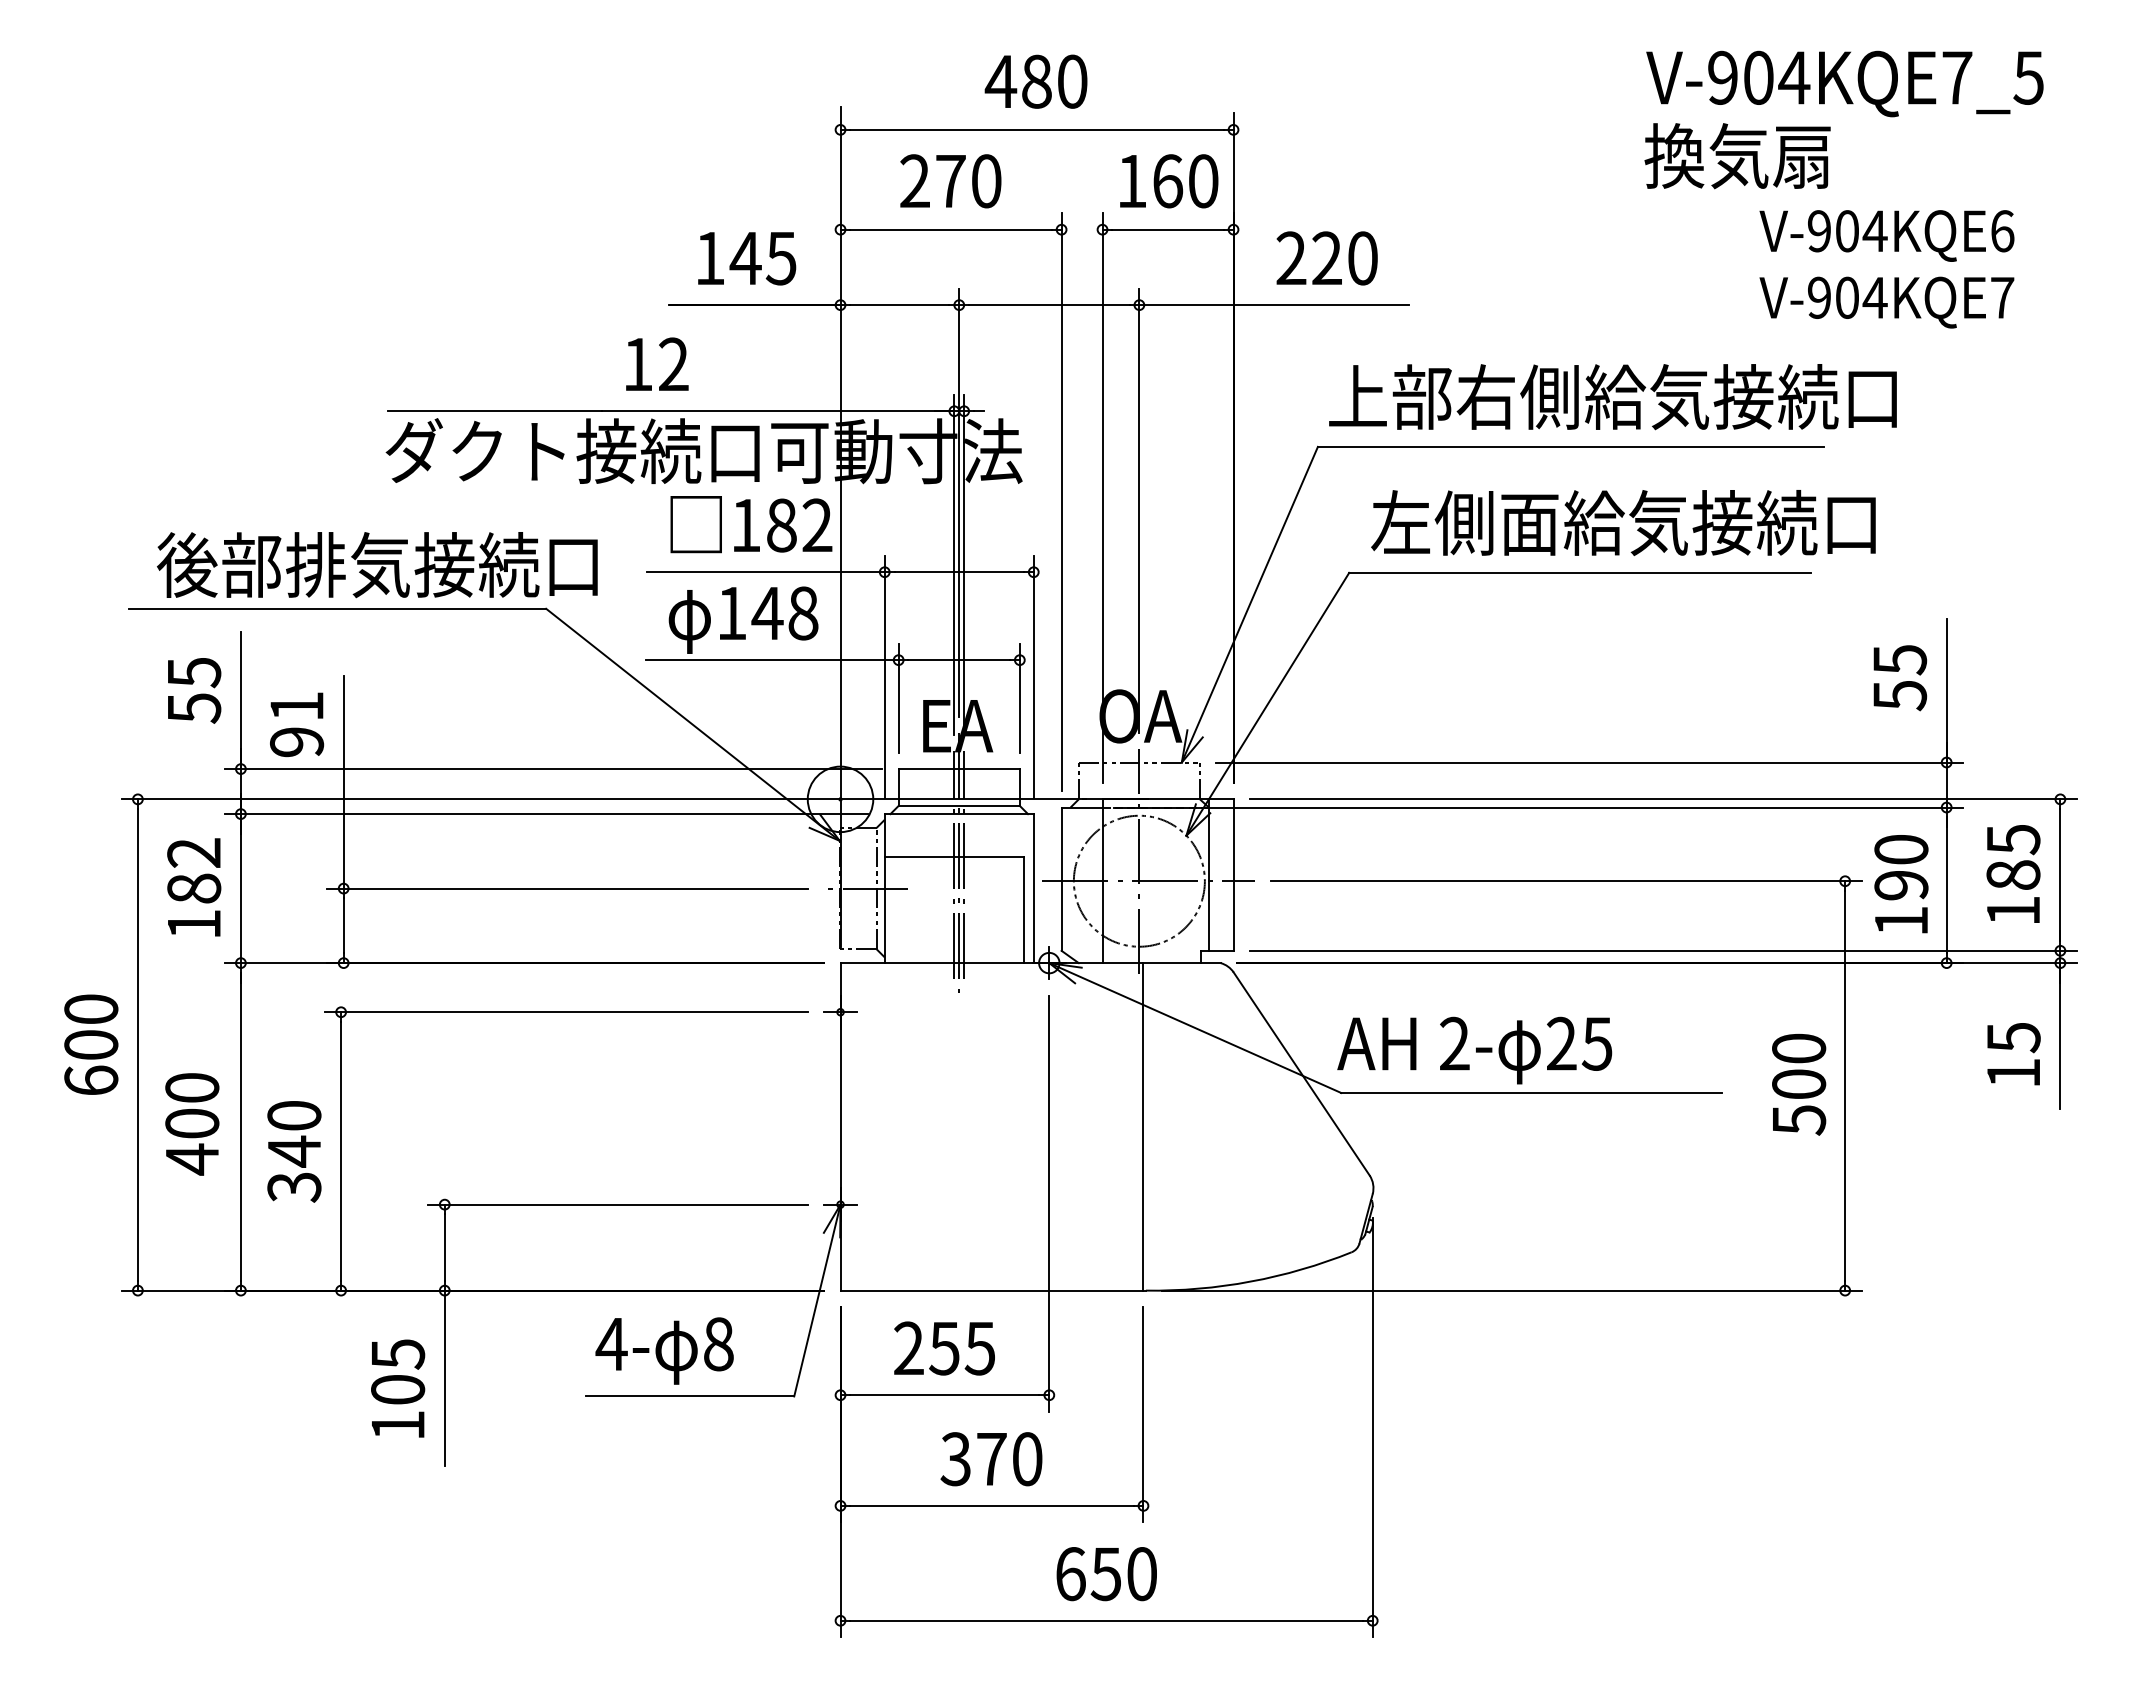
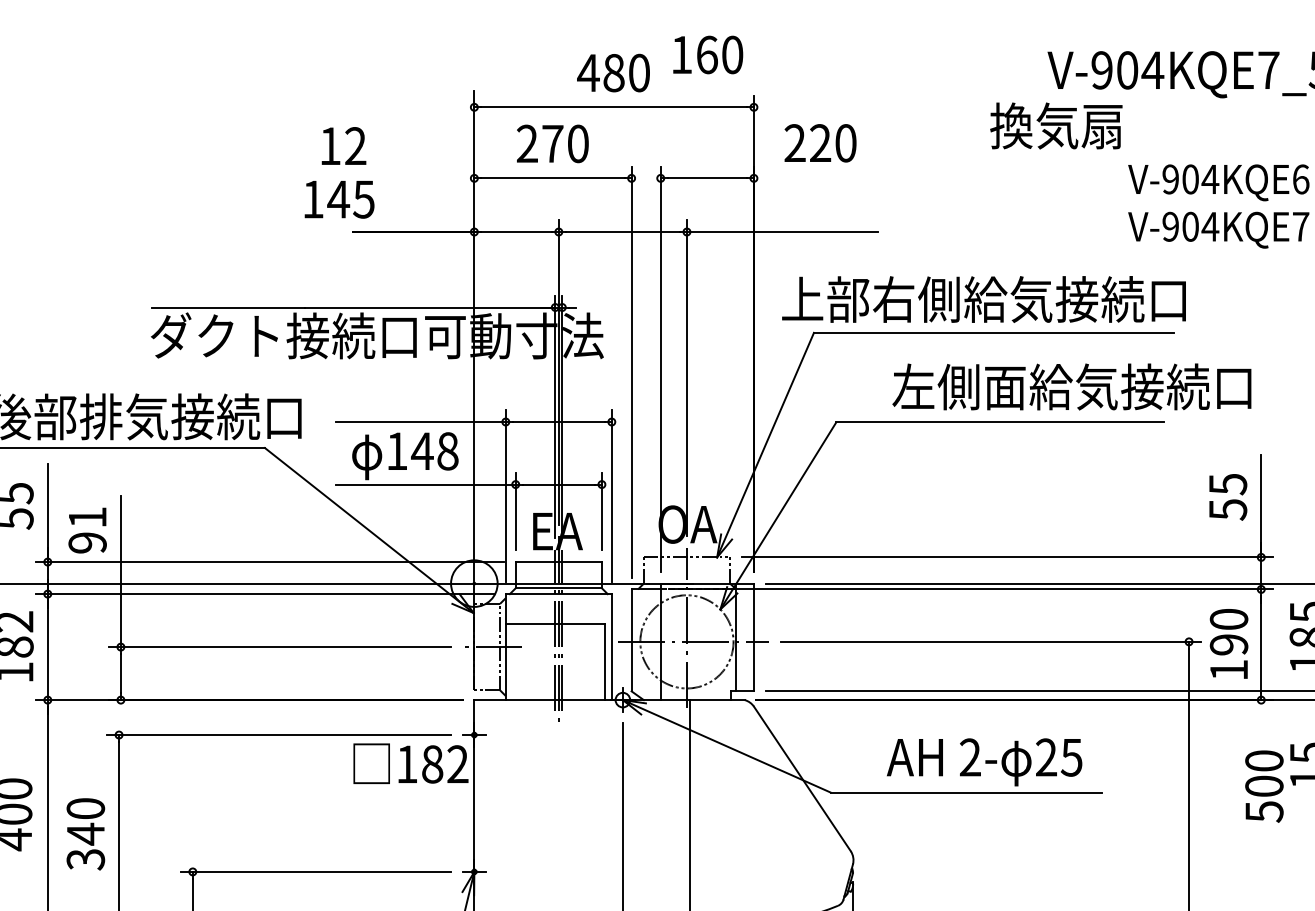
text: (1737, 156) -> (1056, 126), moved
text: (1169, 181) -> (708, 55), moved
text: (747, 258) -> (339, 199), moved
text: (1326, 258) -> (820, 143), moved
text: (657, 363) -> (344, 145), moved
text: (1612, 397) -> (983, 299), moved
text: (1623, 523) -> (1071, 387), moved
text: (751, 524) -> (411, 763), moved
text: (1474, 1050) -> (984, 762), moved
text: (1799, 1084) -> (1264, 786), moved

